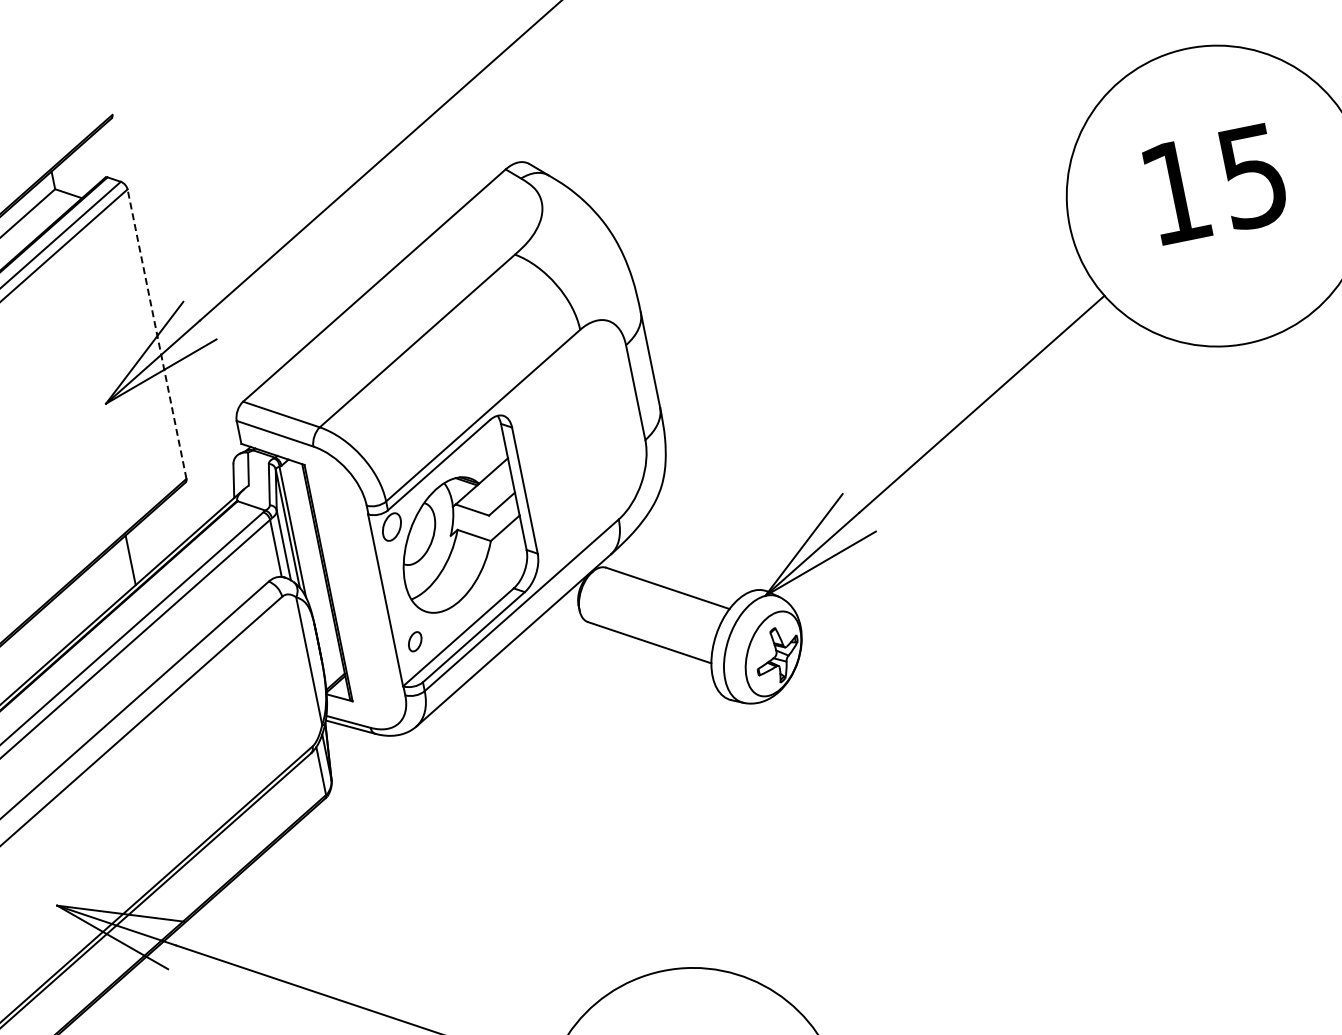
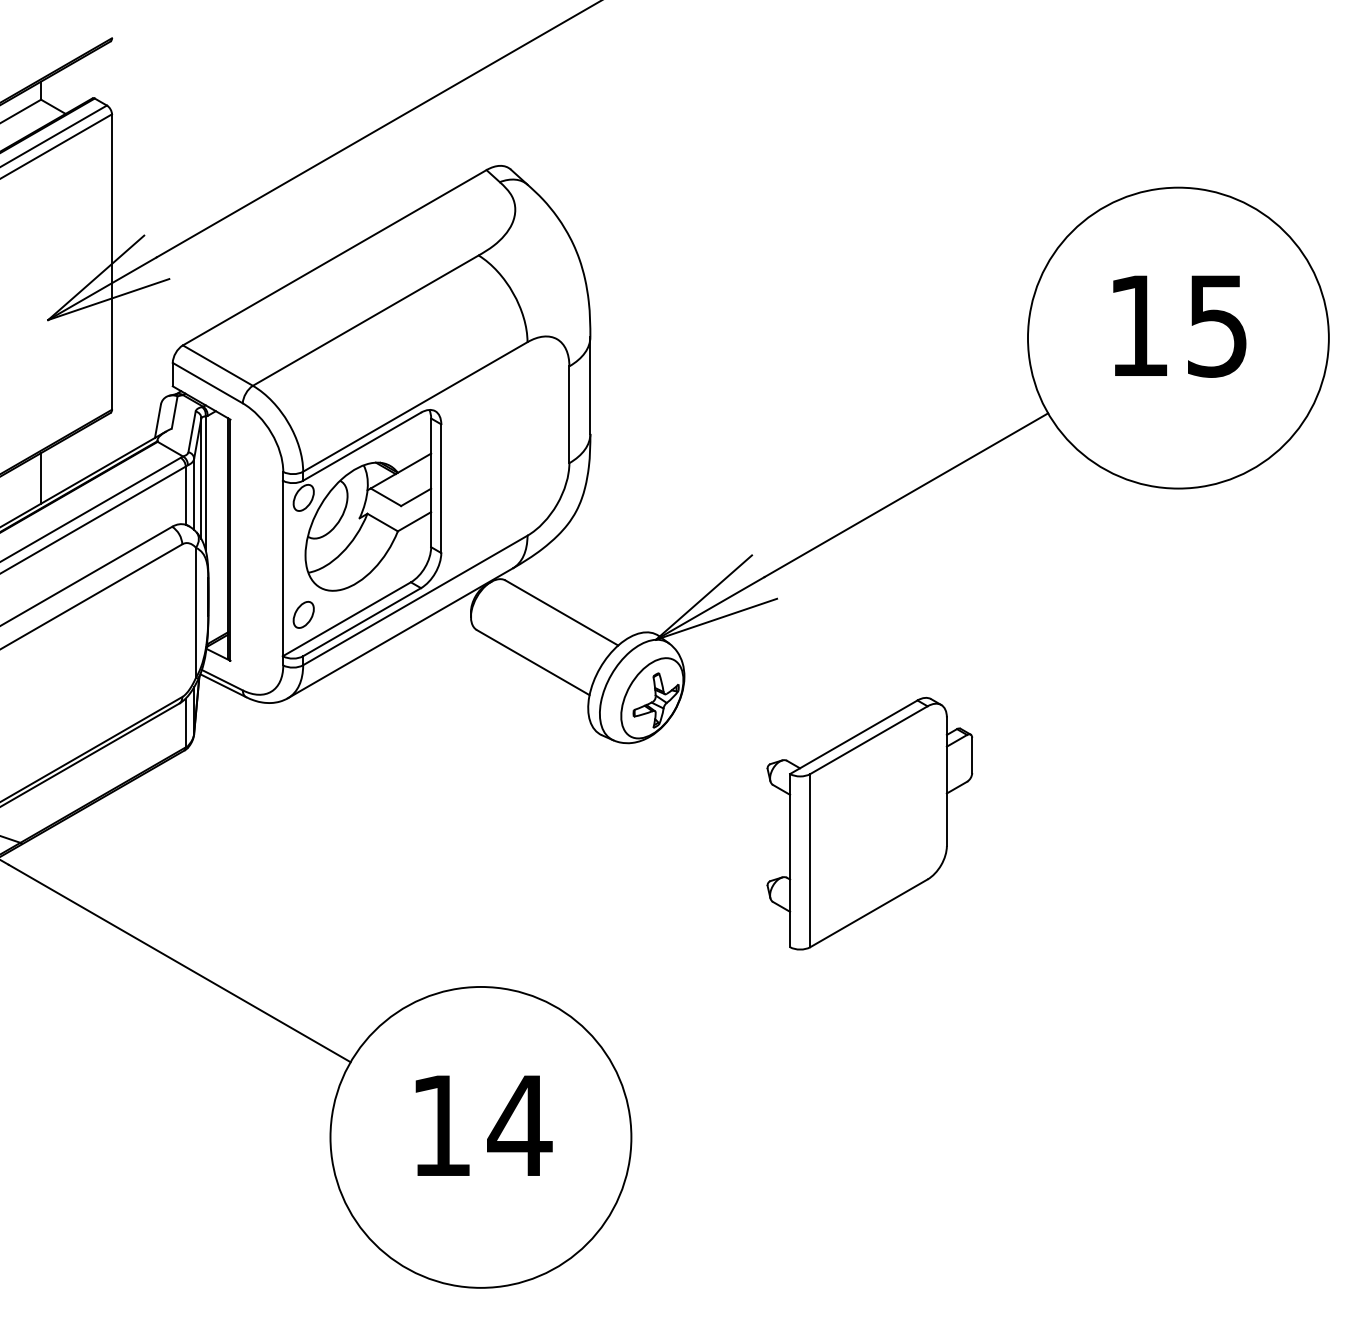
line: (157, 334) -> (112, 262), dashed -> solid
part: (414, 641) -> (303, 614), size x1.43
part: (1011, 733) -> (869, 823), added

